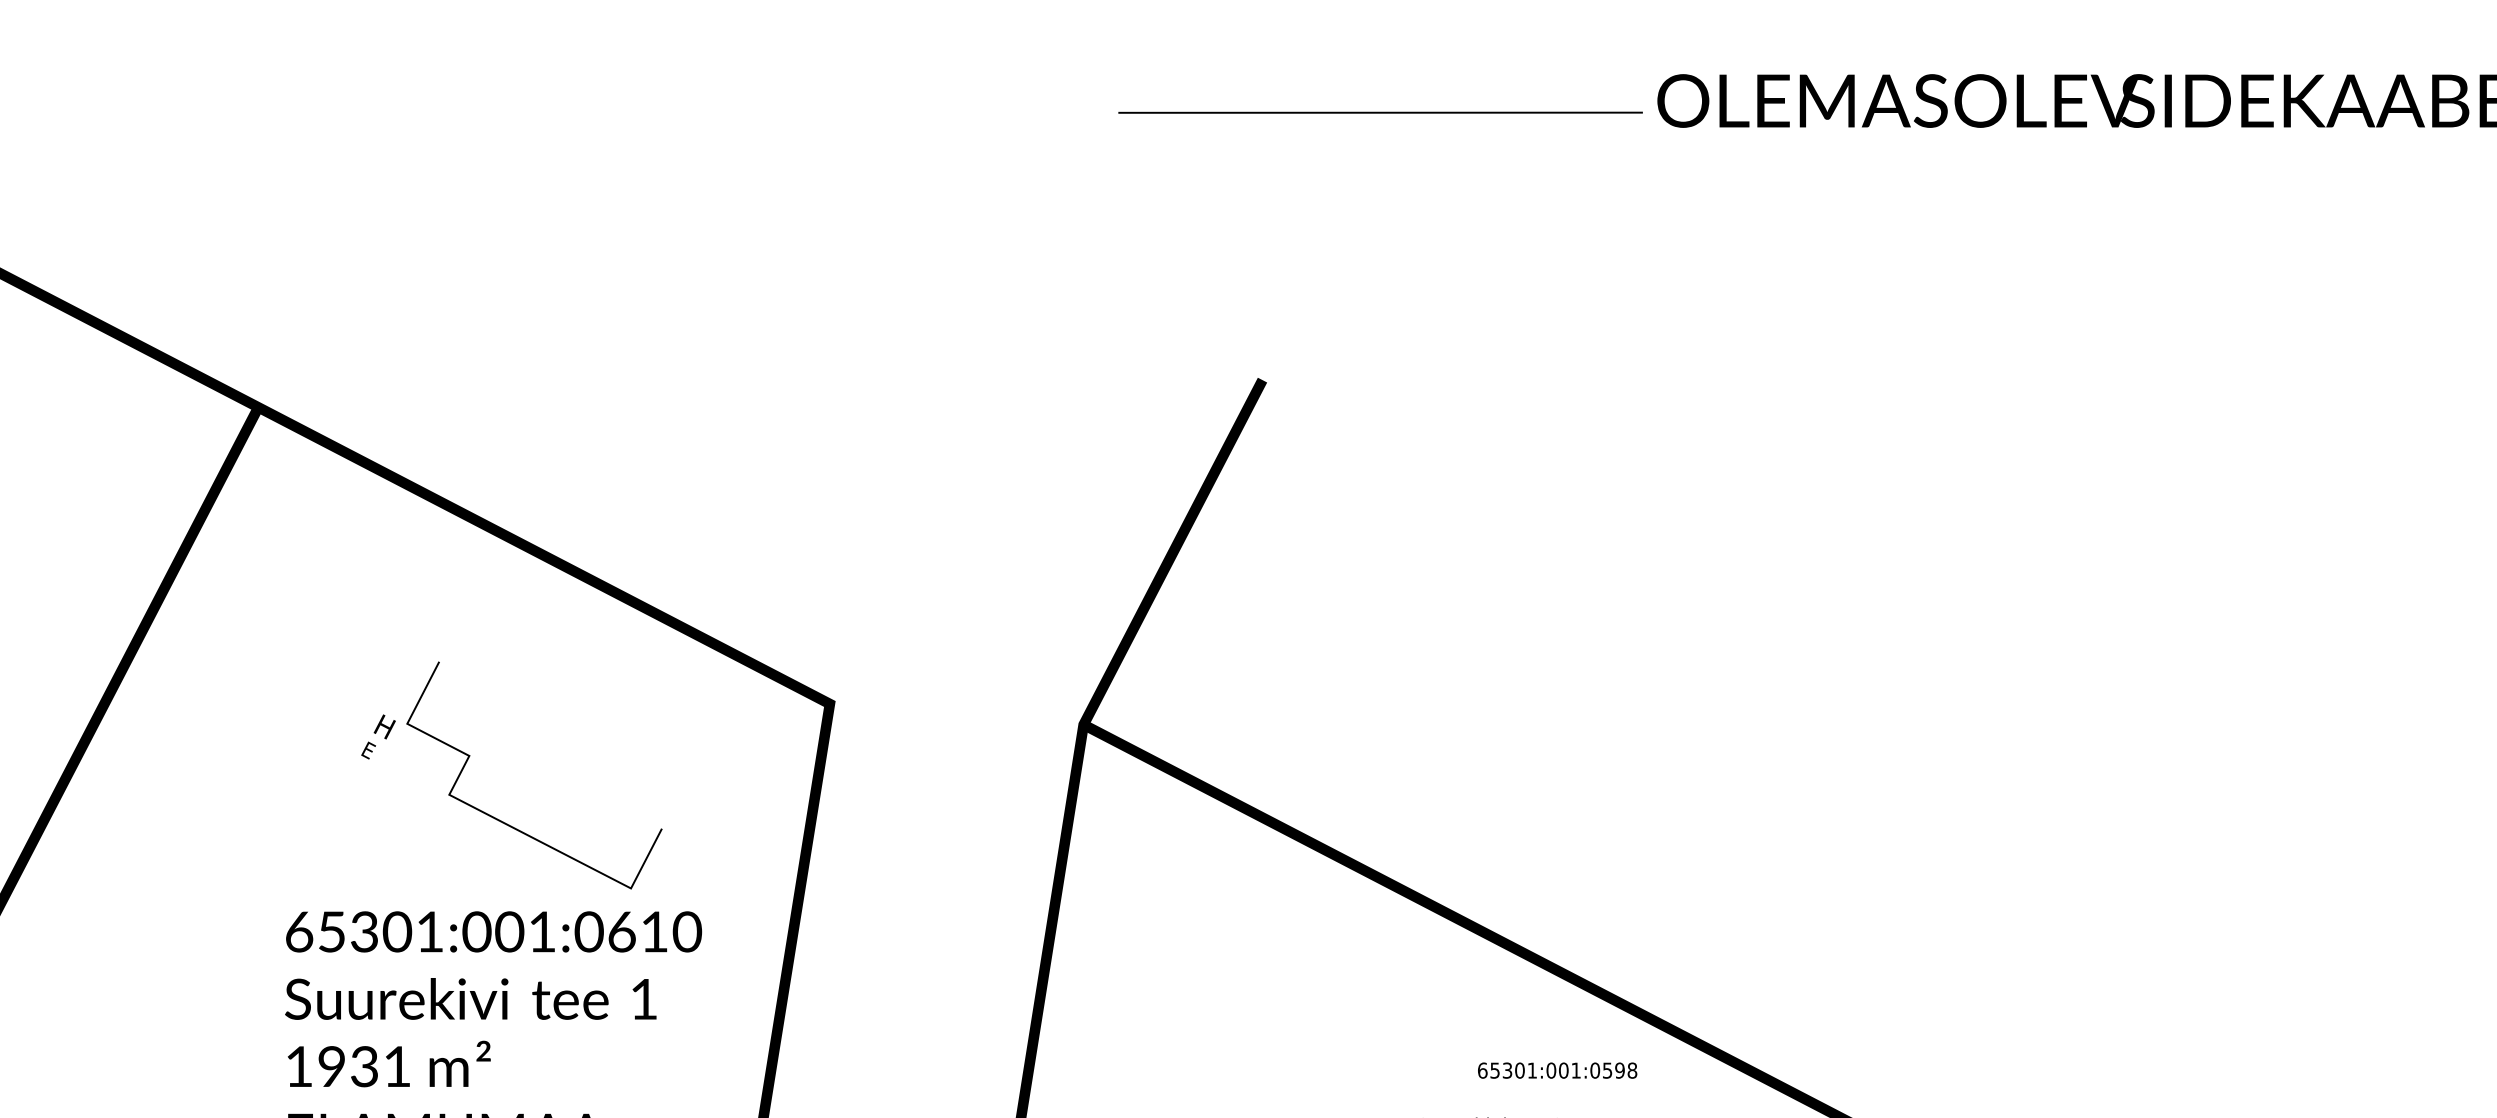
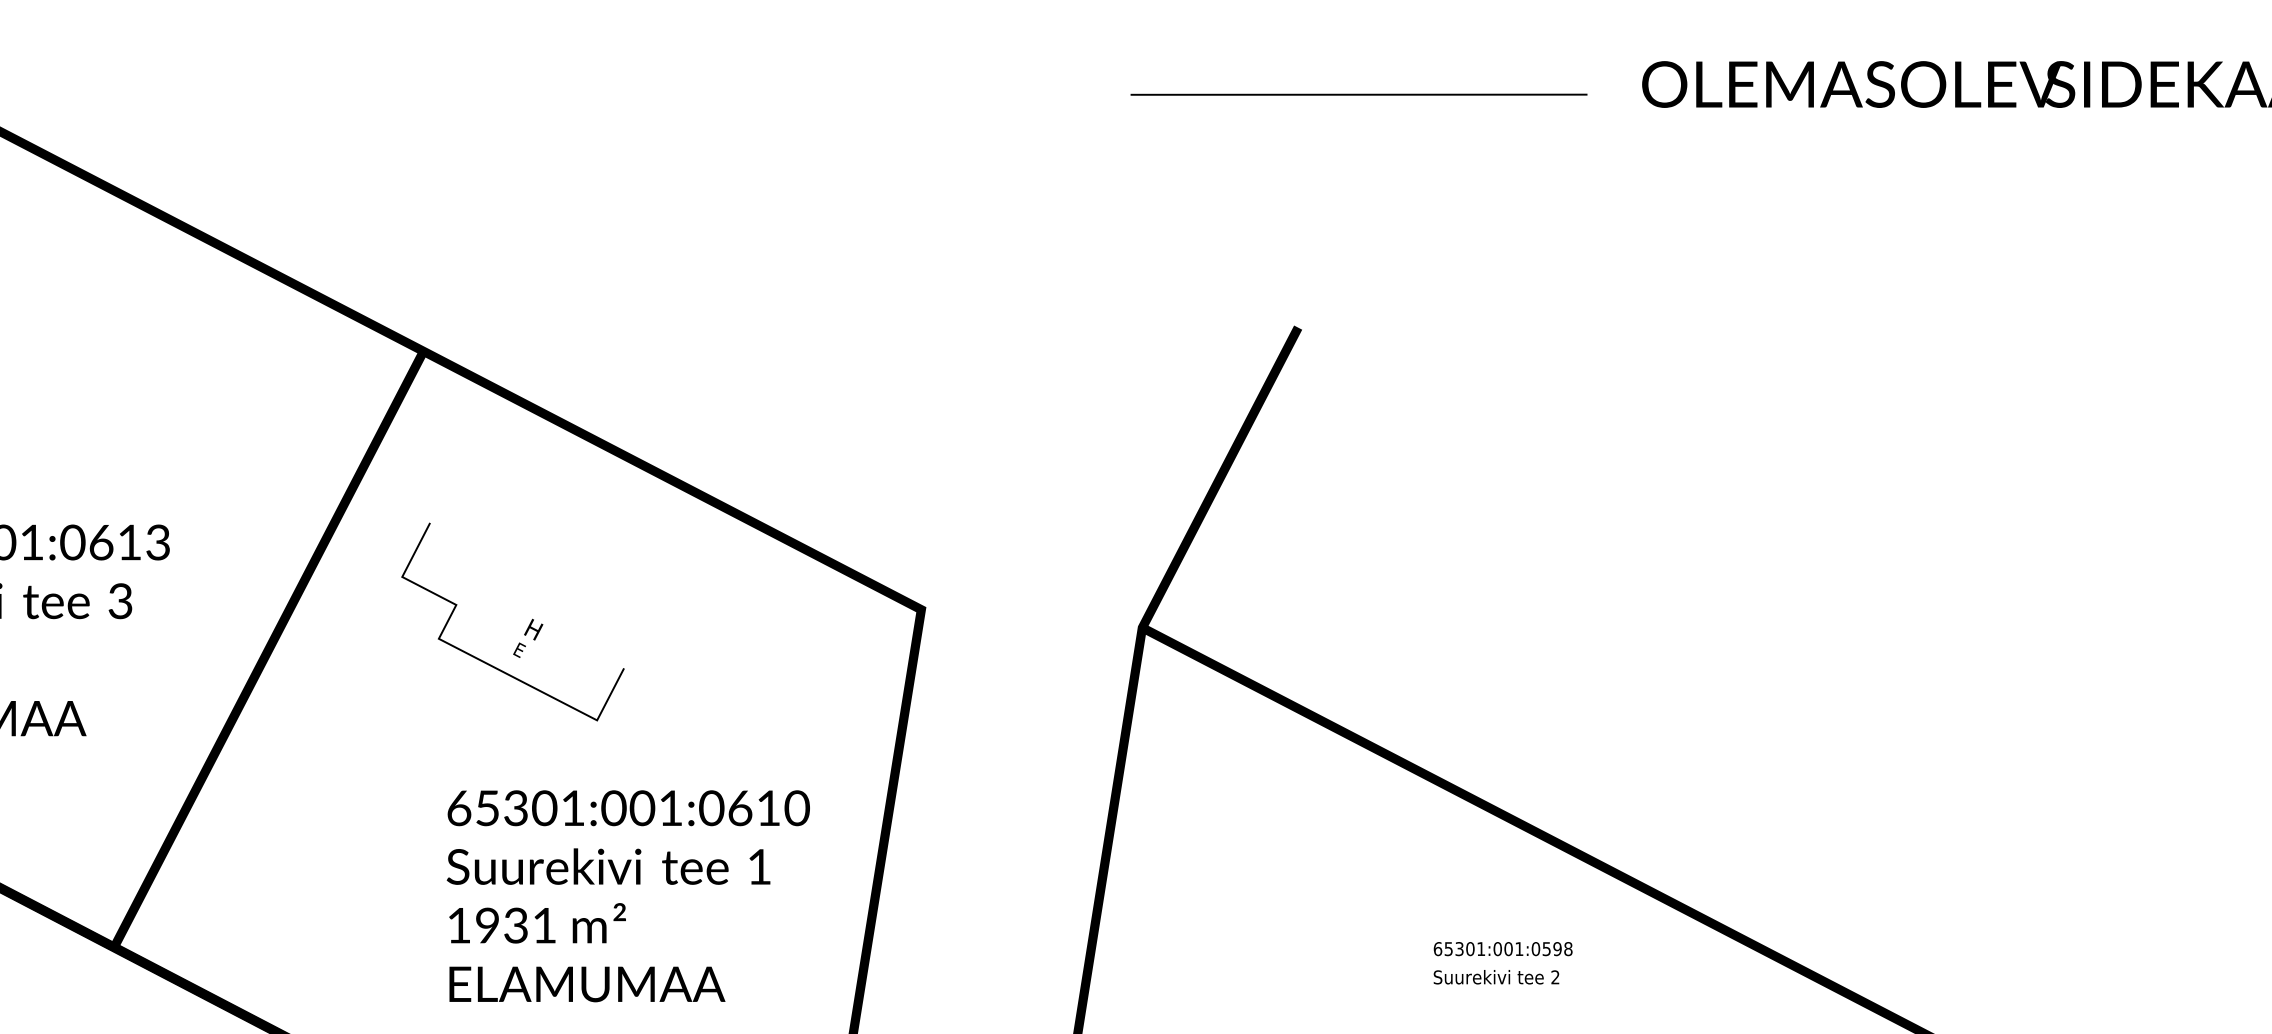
line: (1380, 112) -> (1358, 94), moved
curve: (509, 824) -> (491, 664), moved
text: (1556, 1071) -> (1502, 949), moved

